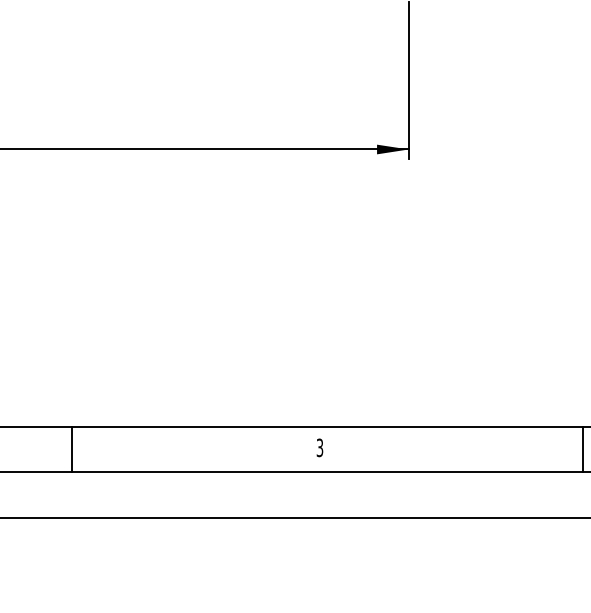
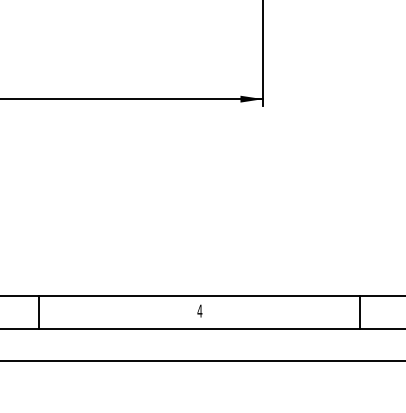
text: (319, 447) -> (199, 310), 3 -> 4
line: (71, 449) -> (39, 312), moved
line: (582, 449) -> (360, 312), moved

